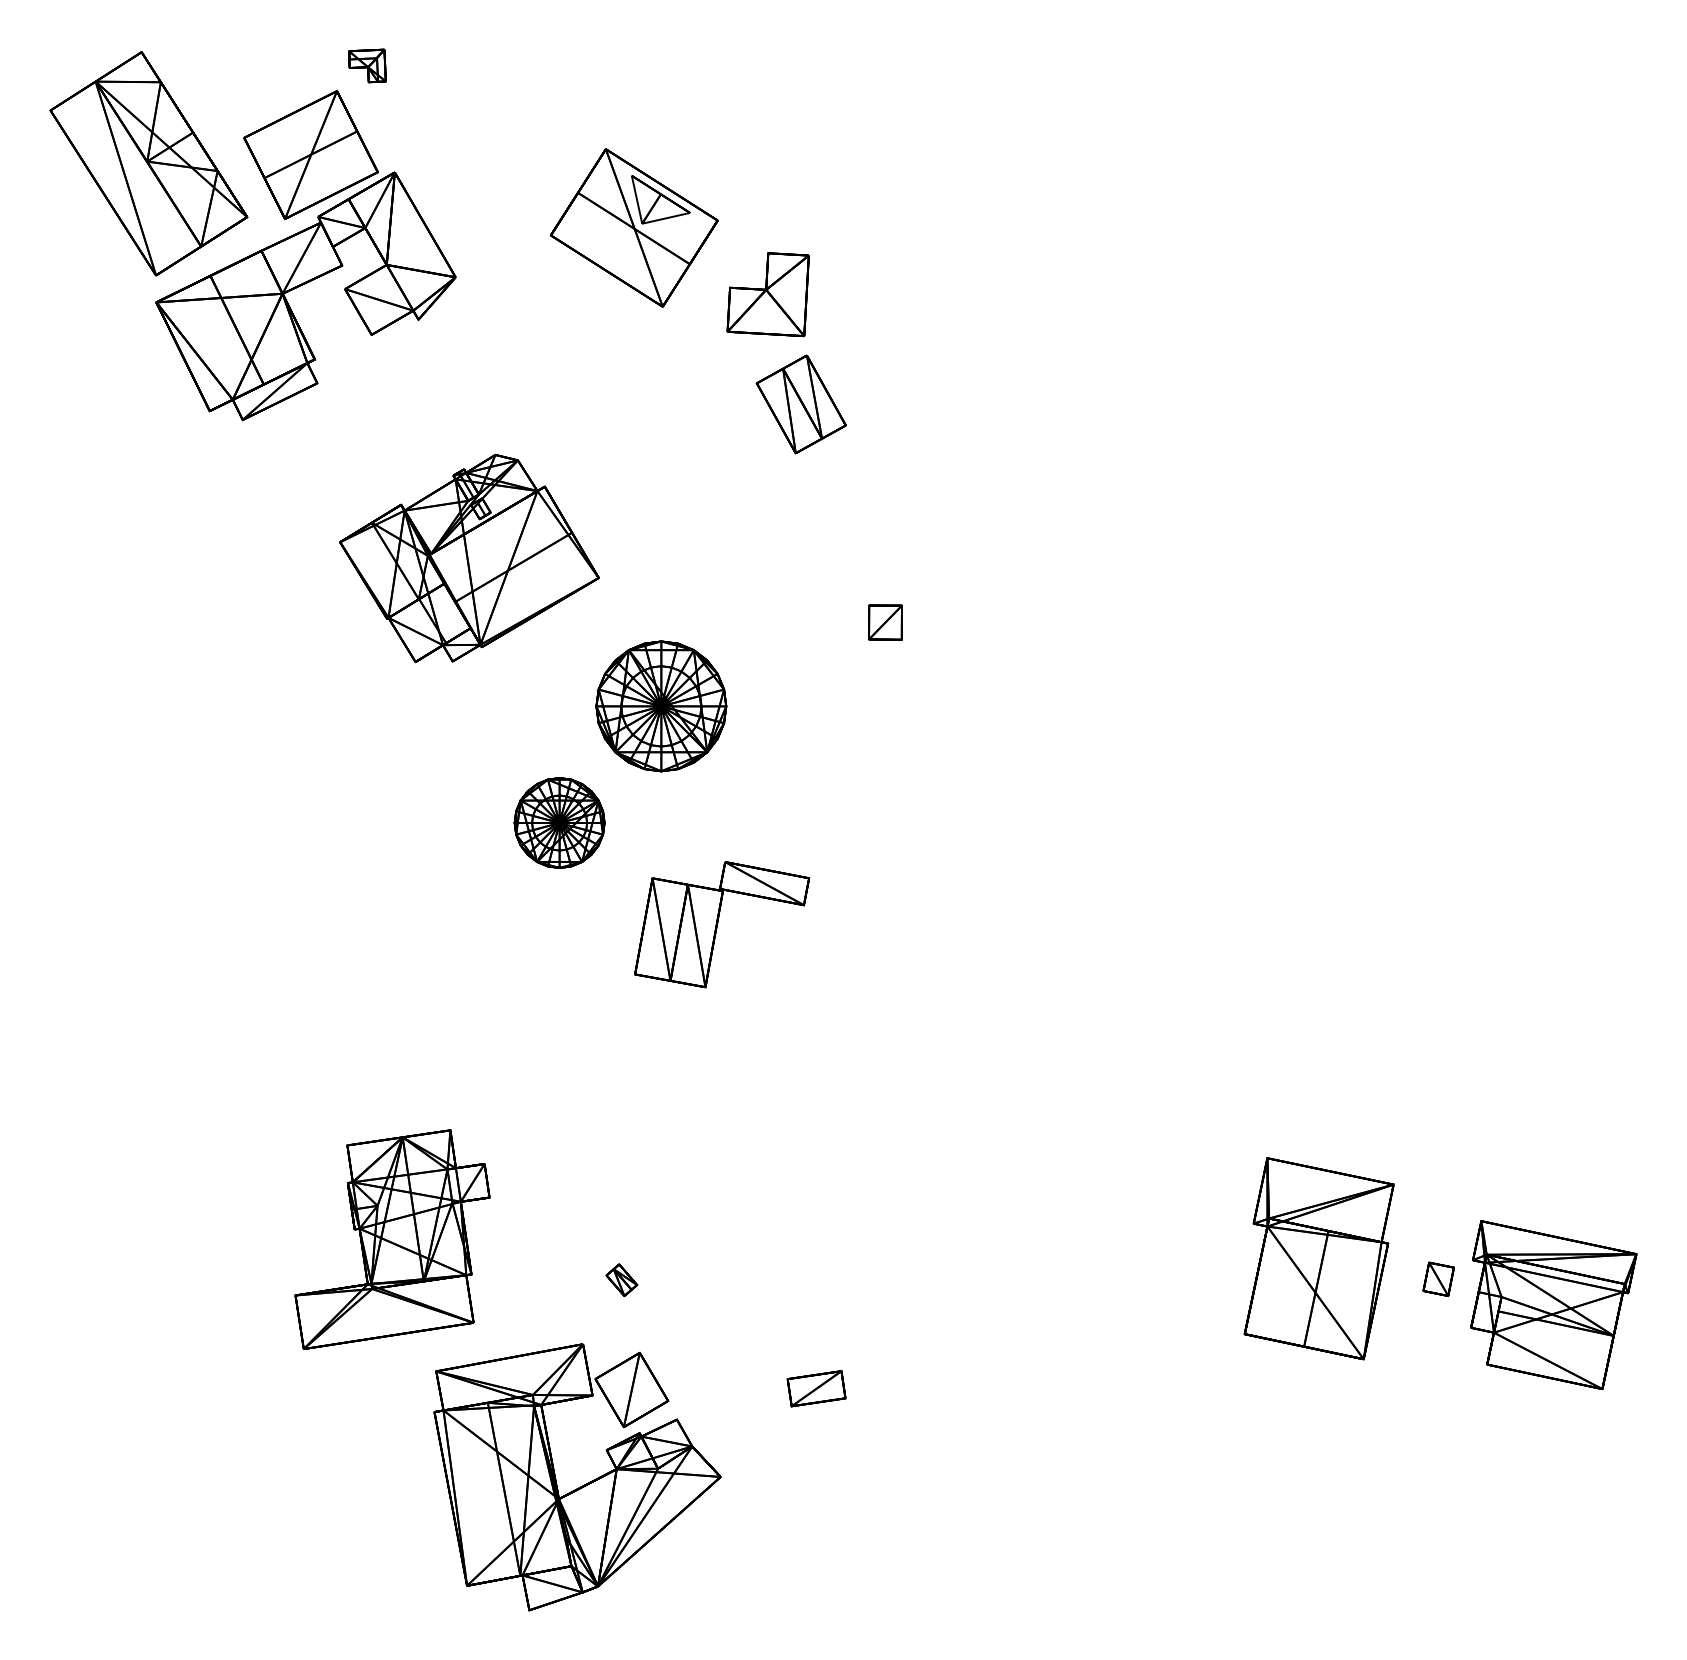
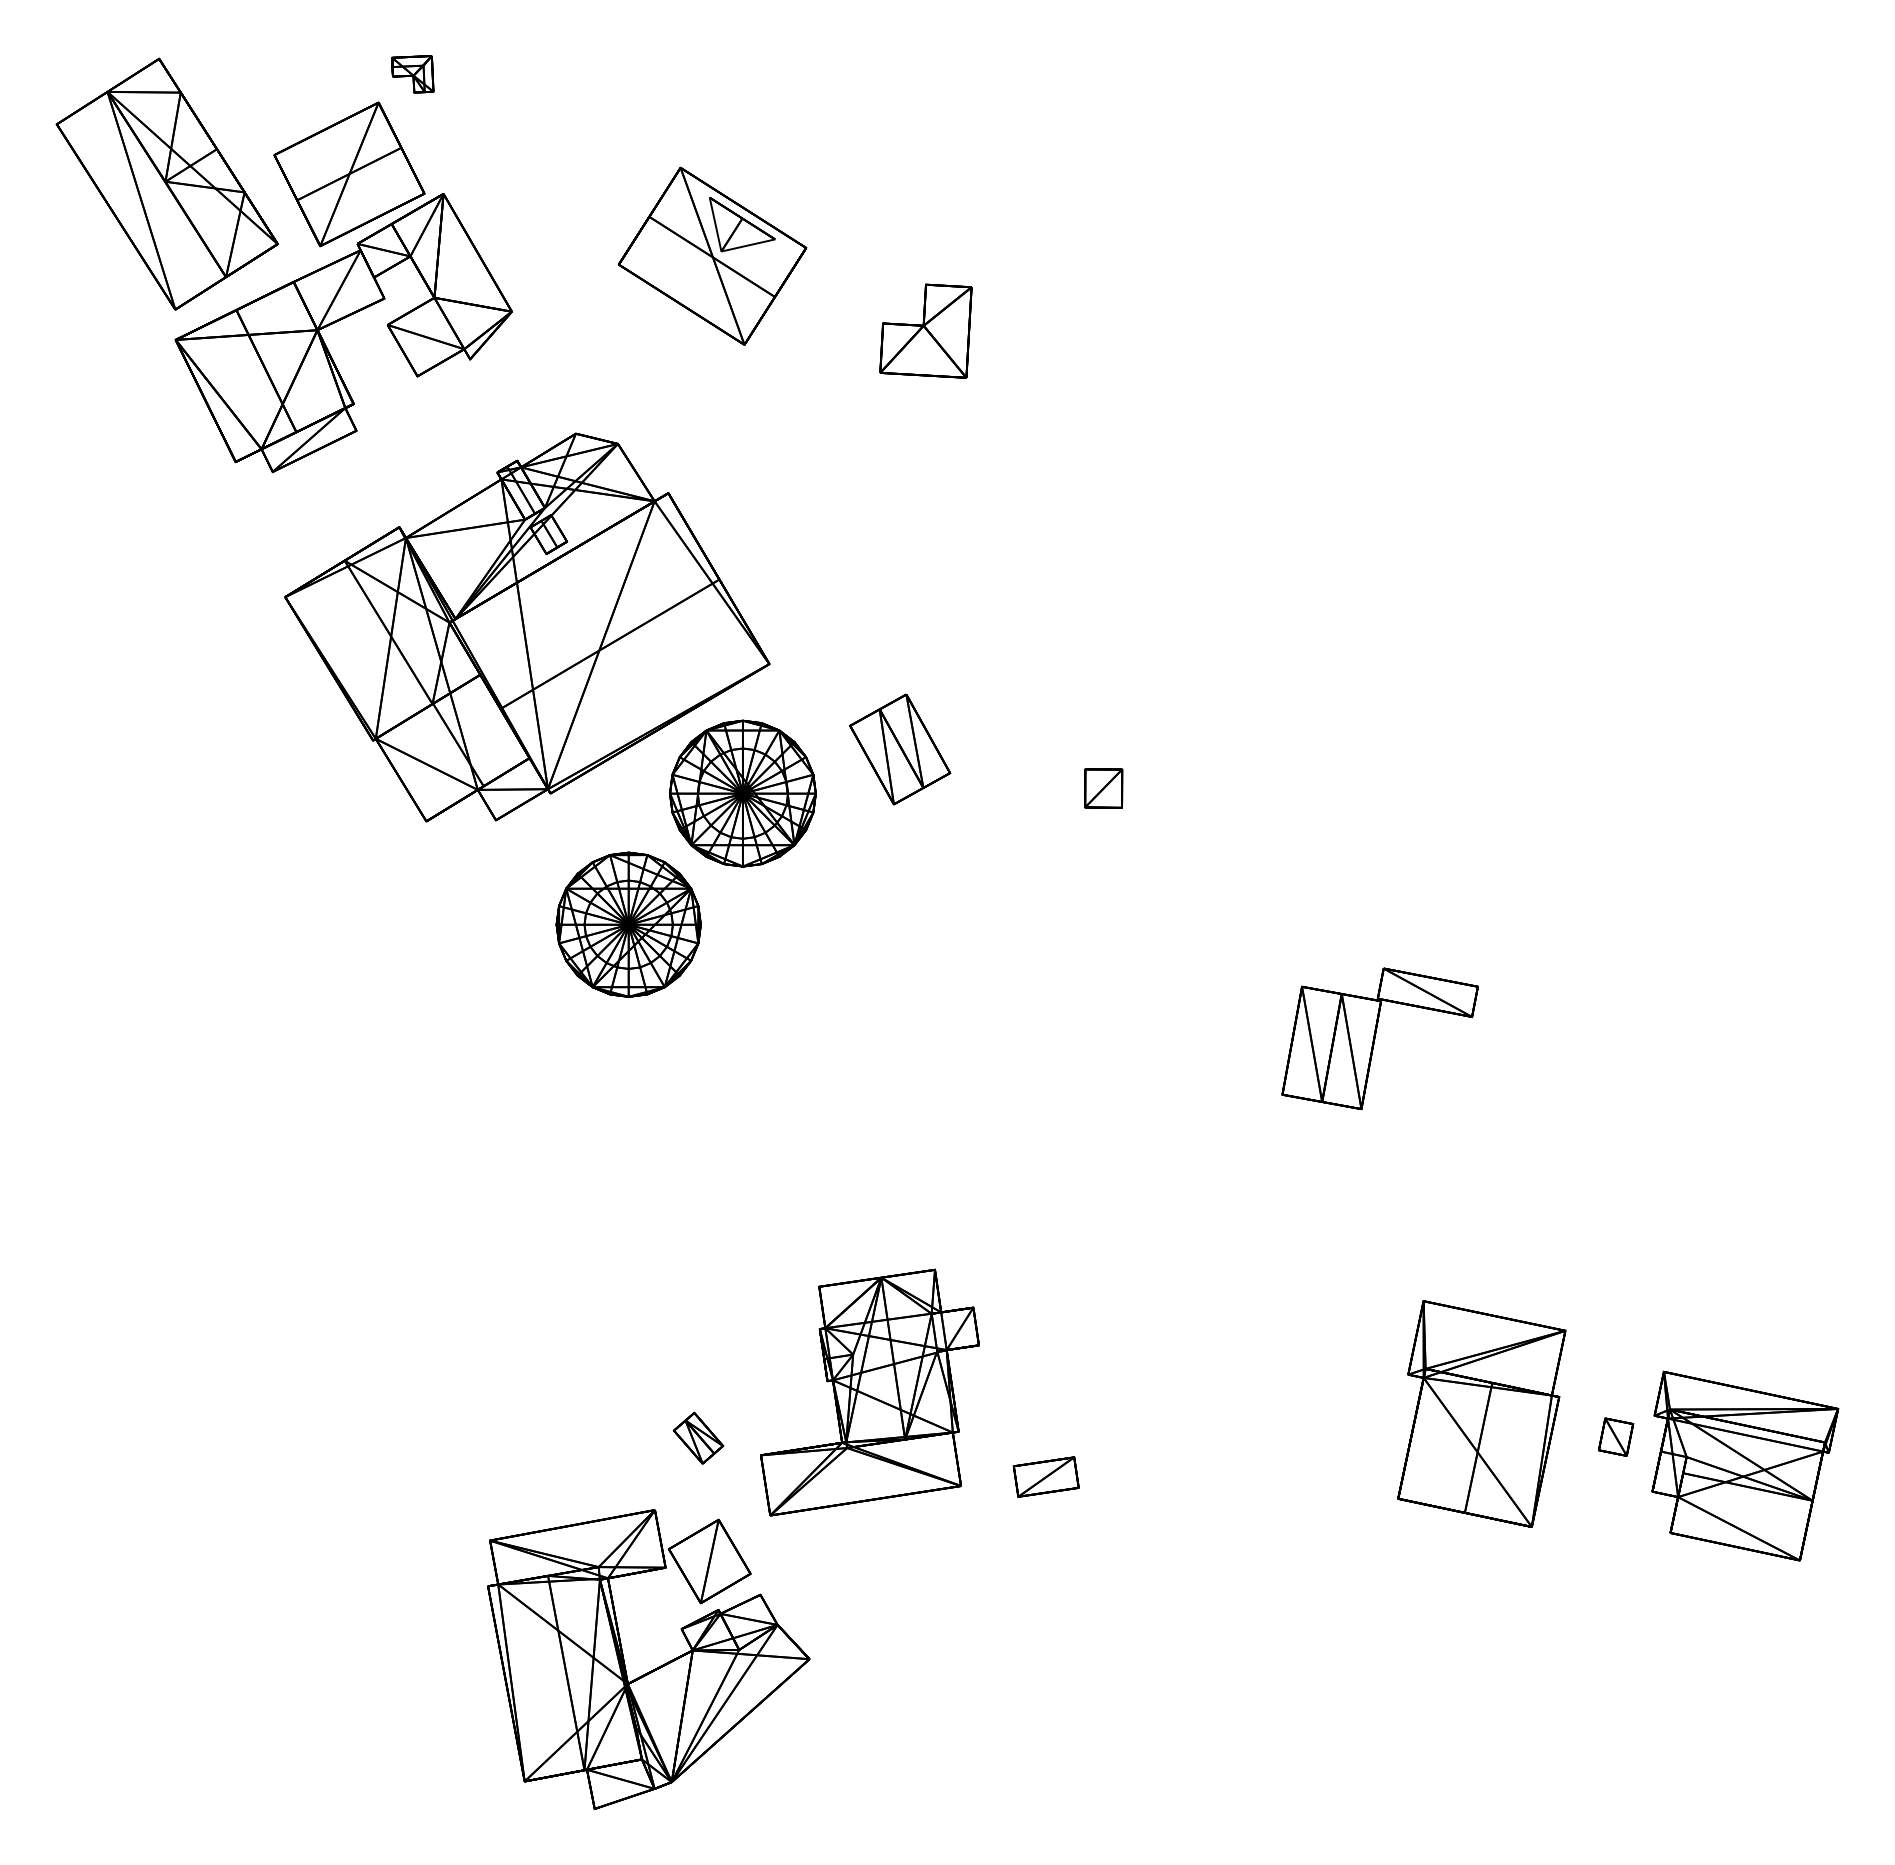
part: (767, 294) -> (925, 330), moved
part: (801, 404) -> (900, 749), moved
part: (469, 558) -> (527, 627), size x1.67
part: (885, 622) -> (1103, 788), moved
part: (559, 822) -> (628, 924), size x1.43
part: (721, 924) -> (1379, 1038), moved
part: (392, 1239) -> (869, 1392), moved
part: (621, 1279) -> (698, 1437), size x1.43
part: (815, 1389) -> (1045, 1477), moved

